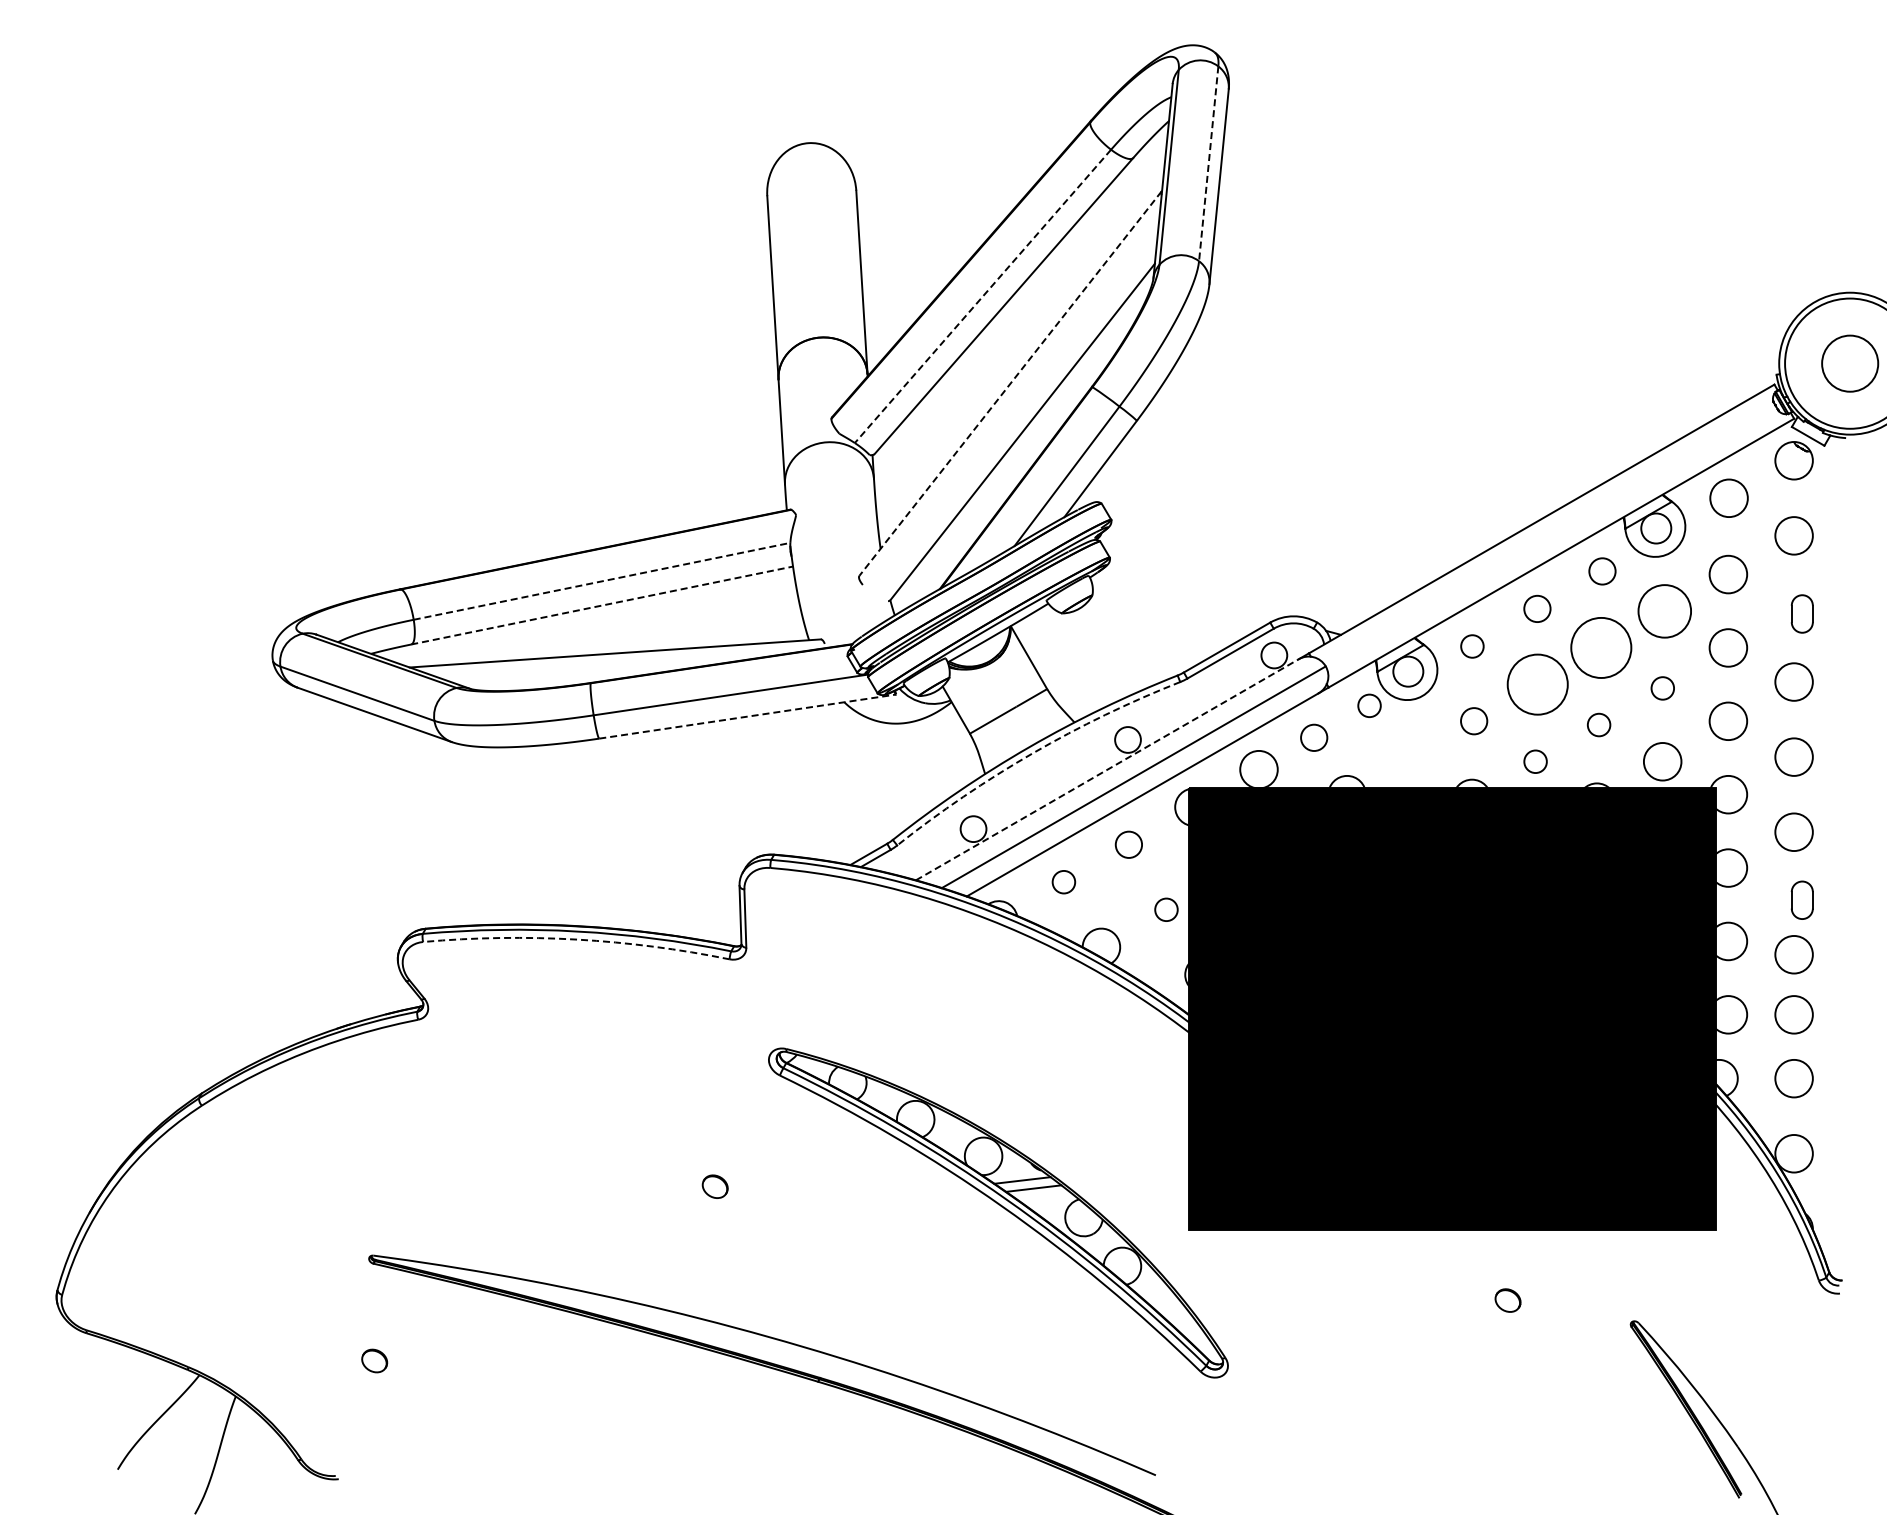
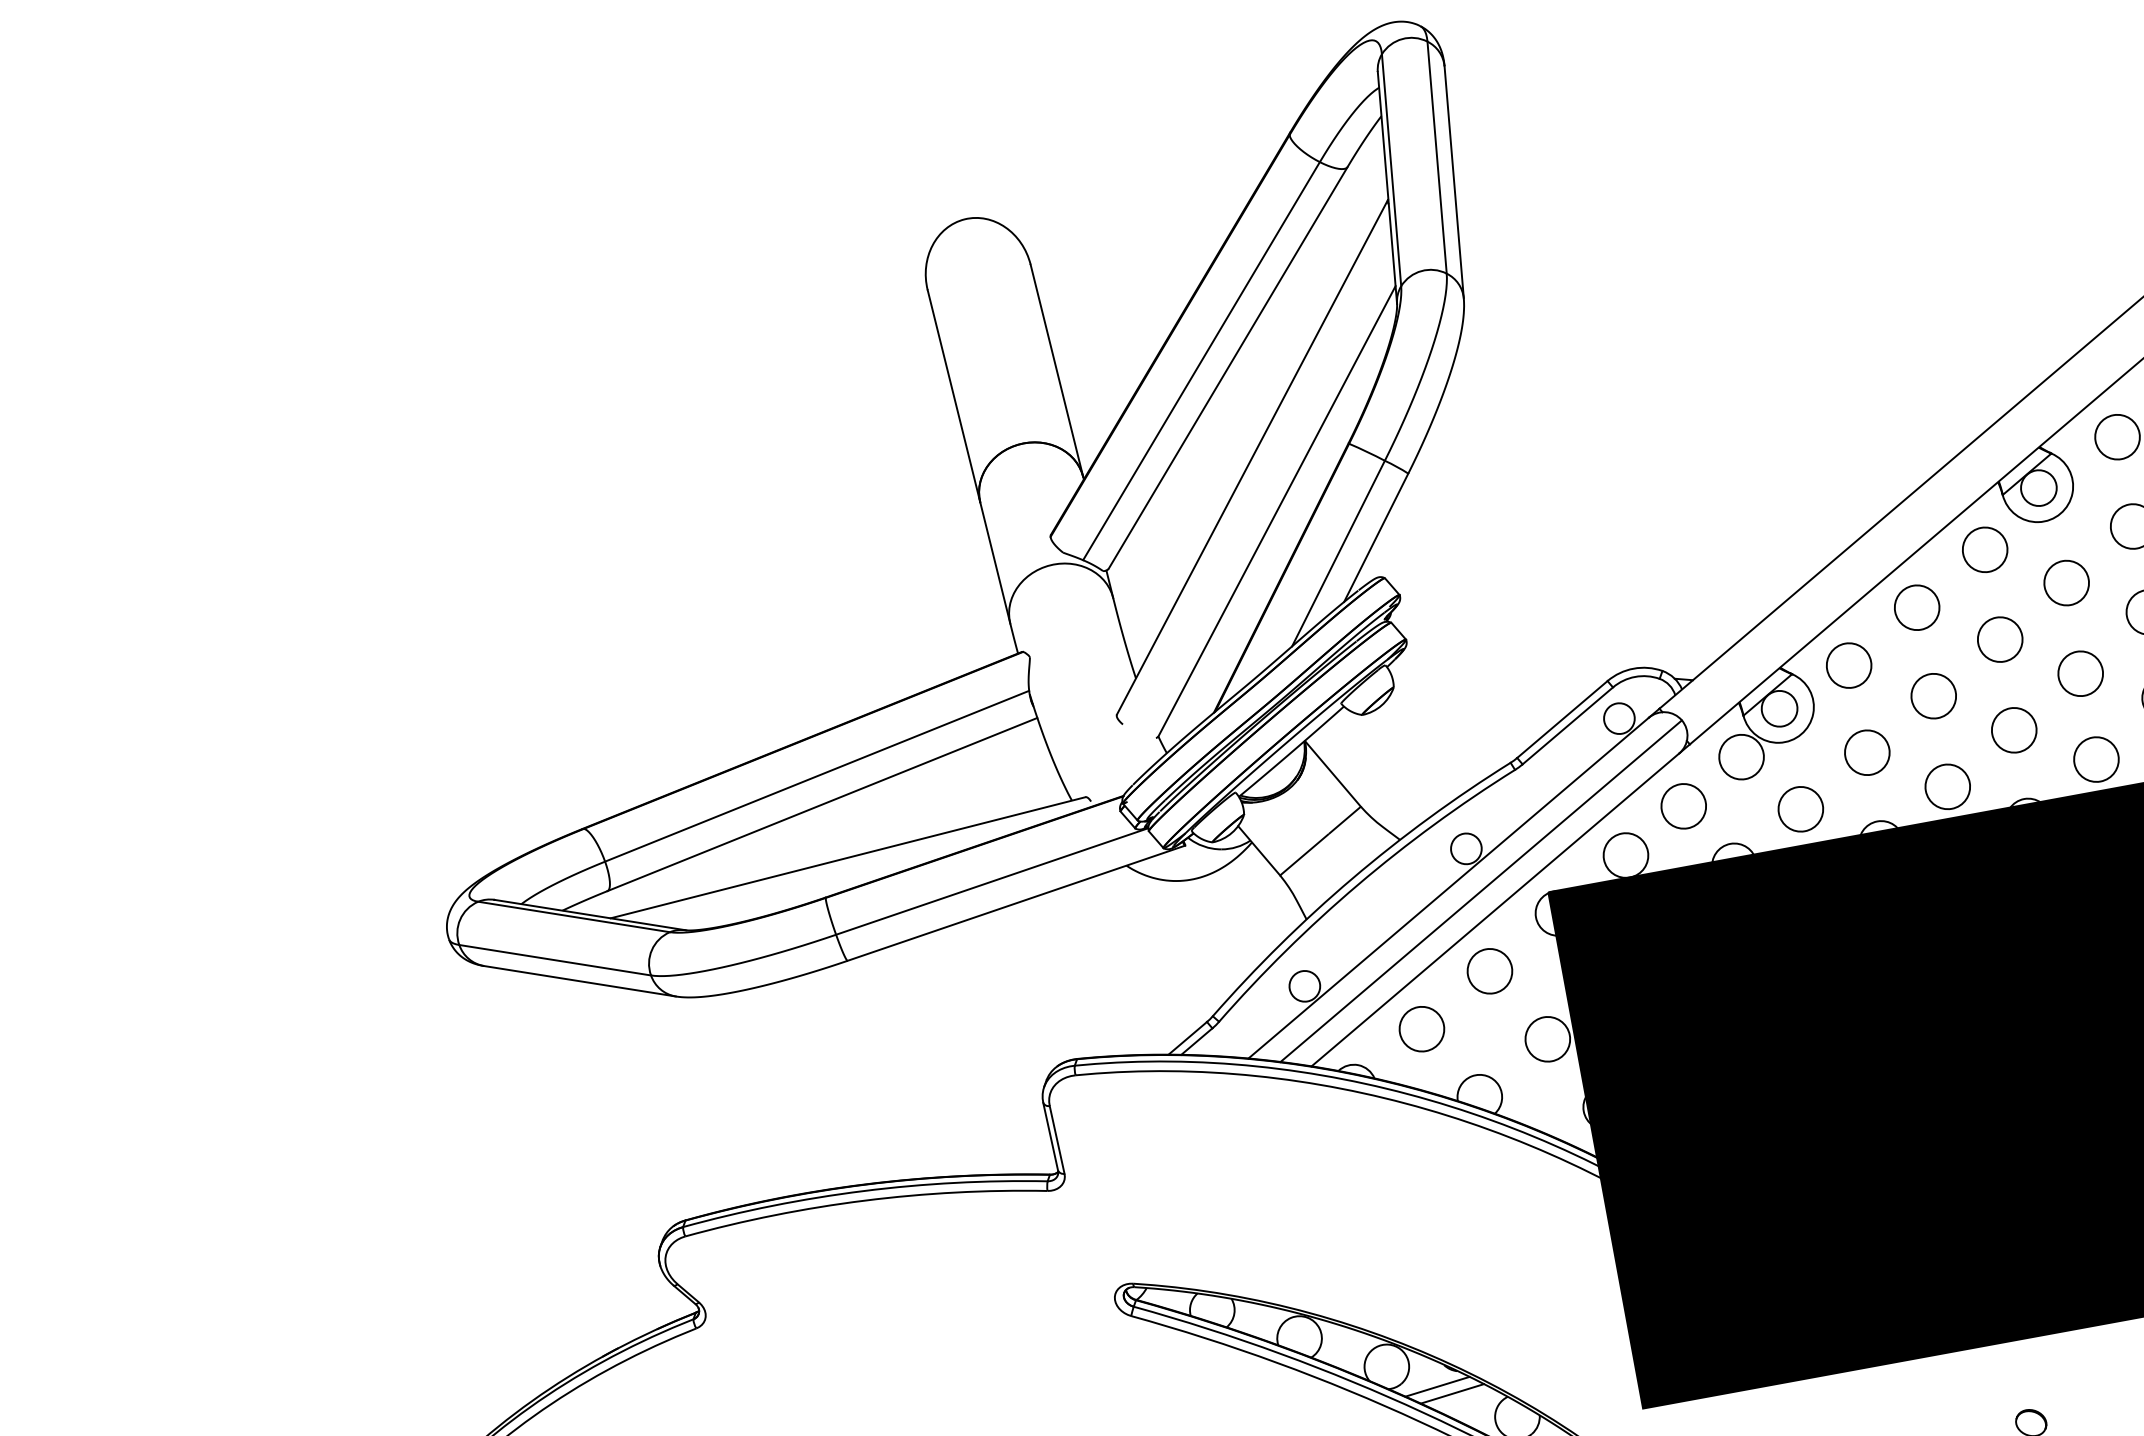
line: (1208, 163) -> (1436, 157), dashed -> solid
line: (982, 296) -> (1200, 361), dashed -> solid
line: (1010, 384) -> (1252, 458), dashed -> solid
circle: (1602, 571) -> (1985, 549), size x1.43
line: (602, 581) -> (817, 776), dashed -> solid
line: (602, 605) -> (822, 804), dashed -> solid
circle: (1537, 608) -> (1917, 607), size x1.43
circle: (1664, 610) -> (2066, 582), size x0.71
circle: (1472, 646) -> (1849, 665), size x1.67
circle: (1601, 647) -> (2000, 639), size x0.62
circle: (1537, 684) -> (1933, 696), size x0.62
circle: (1662, 688) -> (2080, 673), size x1.67
circle: (1369, 705) -> (1741, 756), size x1.67
line: (747, 716) -> (1016, 903), dashed -> solid
circle: (1473, 720) -> (1866, 751), size x1.43
circle: (1598, 724) -> (2013, 729), size x1.67
circle: (1313, 737) -> (1682, 806), size x1.43
arc: (1032, 753) -> (1357, 885), dashed -> solid
circle: (1410, 757) -> (1800, 808), added
circle: (1535, 761) -> (1947, 786), size x1.67
line: (1107, 769) -> (1448, 887), dashed -> solid
circle: (1128, 844) -> (1489, 971), size x1.43
circle: (1063, 881) -> (1421, 1028), size x1.67
circle: (1166, 909) -> (1547, 1038), size x1.67
arc: (577, 939) -> (865, 1200), dashed -> solid

